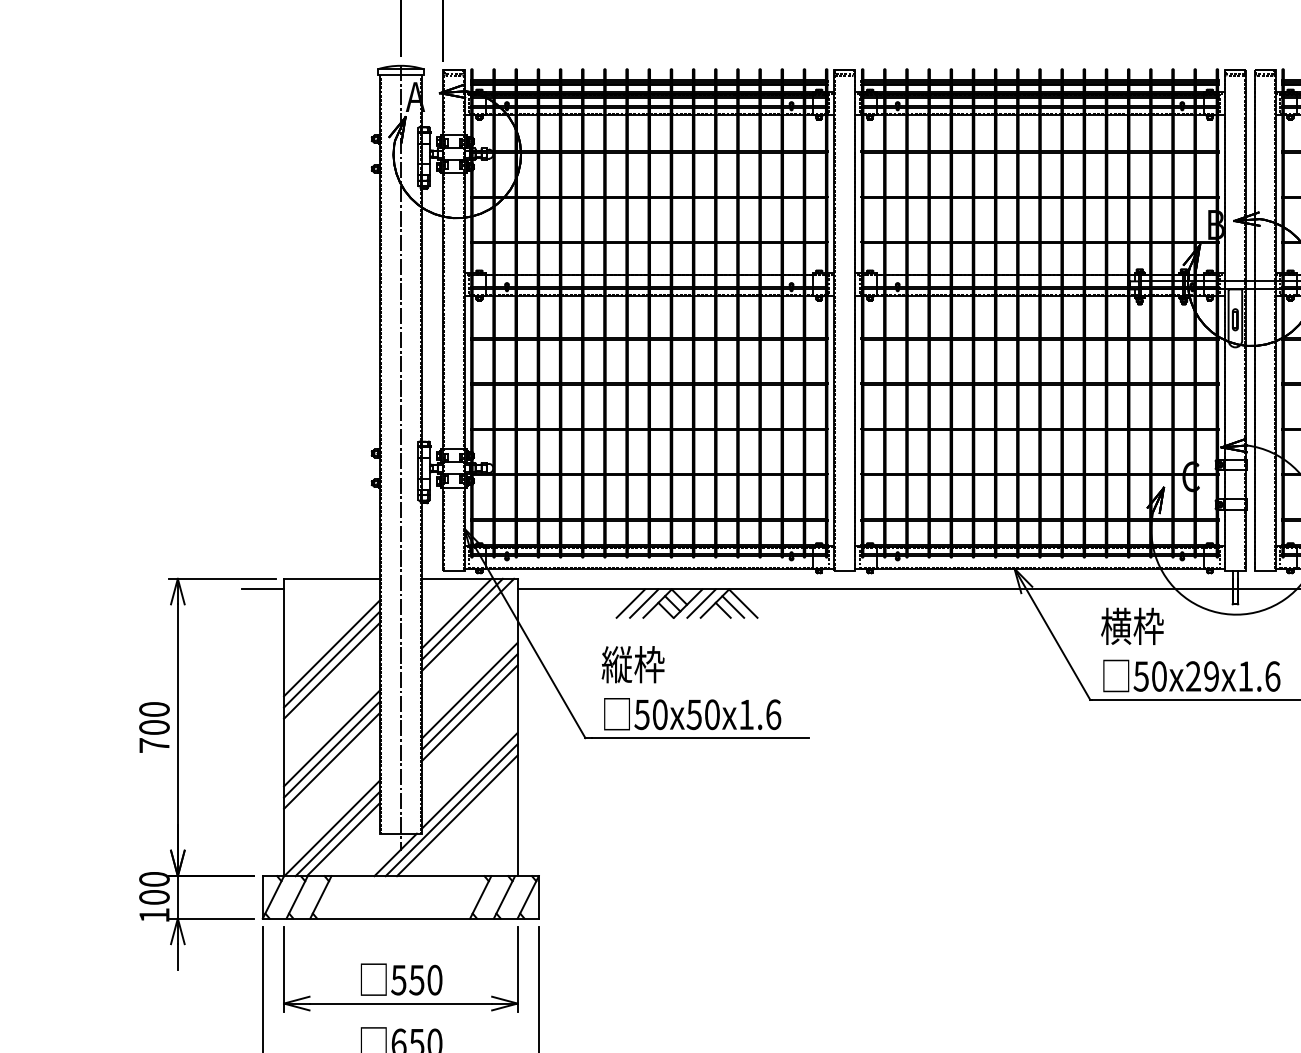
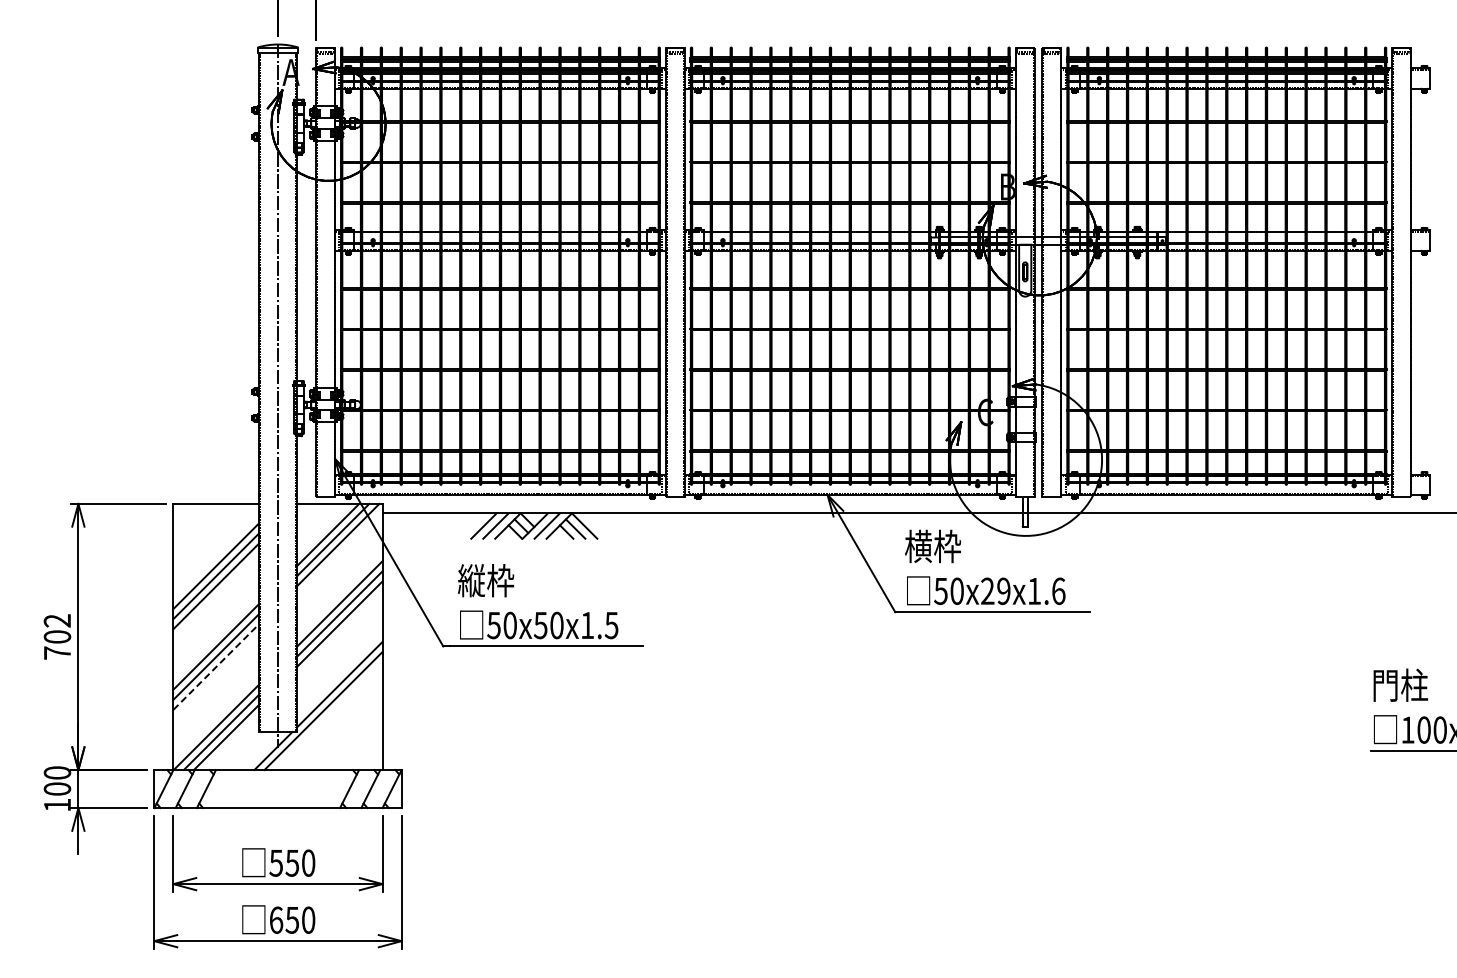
line: (262, 589) -> (154, 513), removed
text: (154, 709) -> (57, 620), 700 -> 702
text: (773, 714) -> (611, 625), 50x50x1.6 -> 50x50x1.5
line: (332, 760) -> (216, 666), solid -> dashed
line: (457, 816) -> (328, 716), removed

